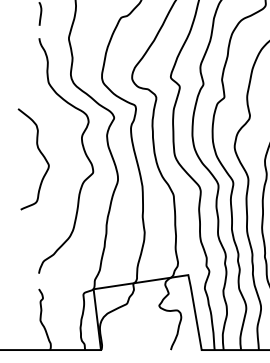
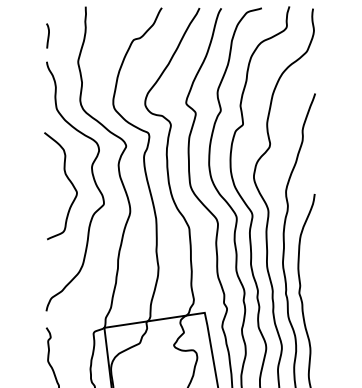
curve: (39, 153) -> (67, 179), moved

